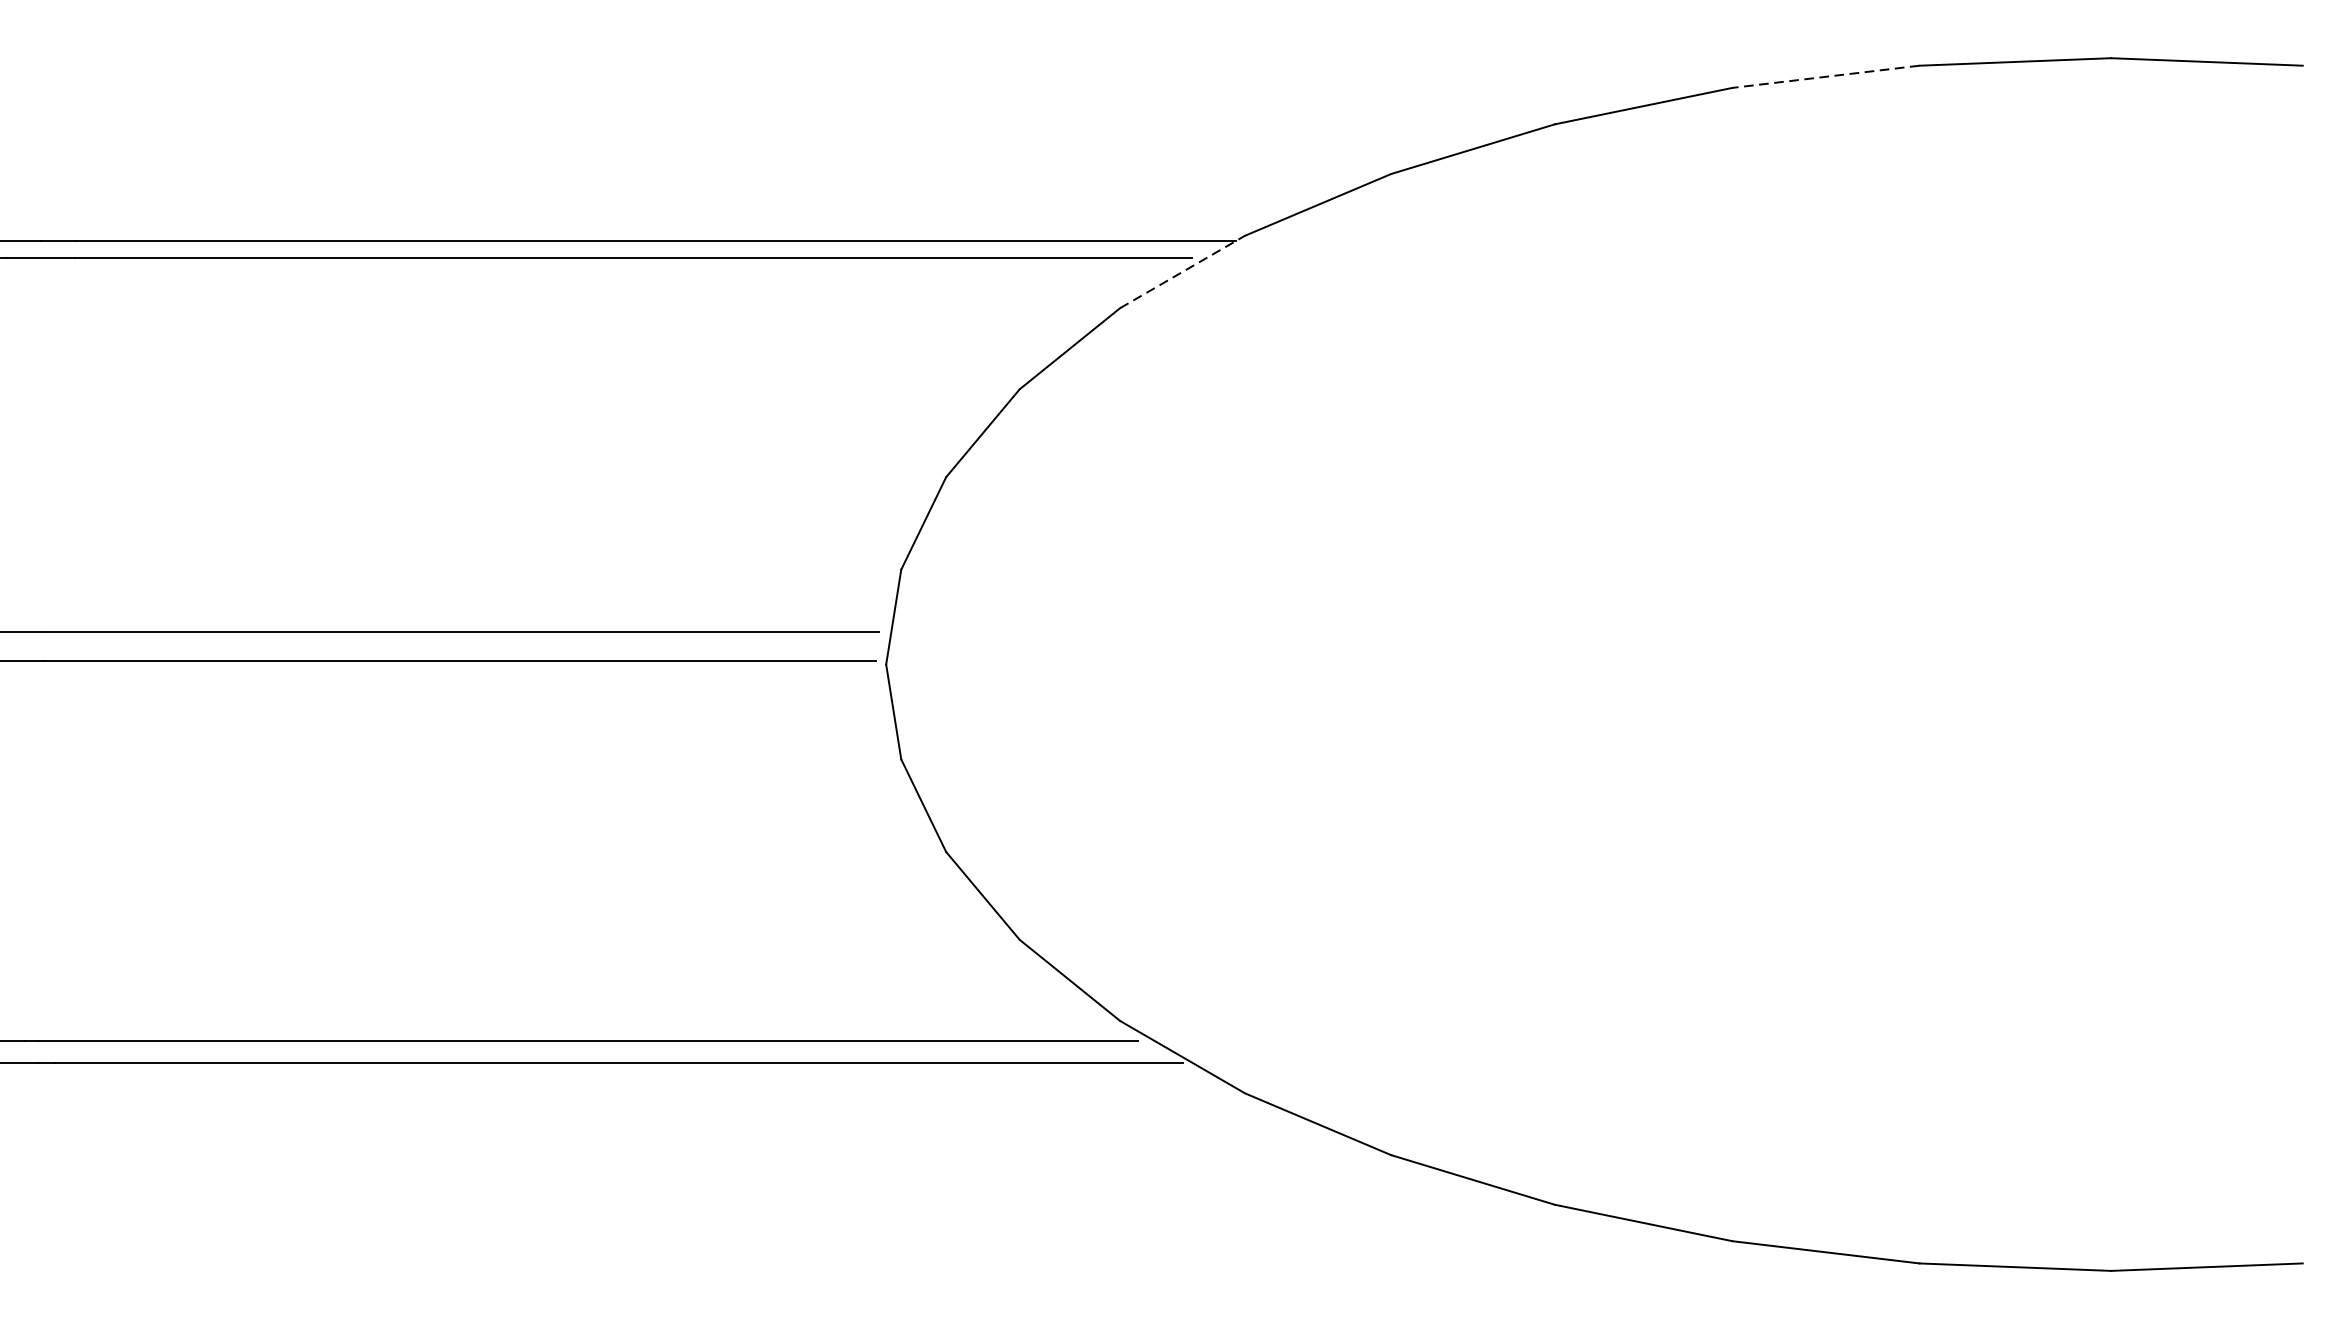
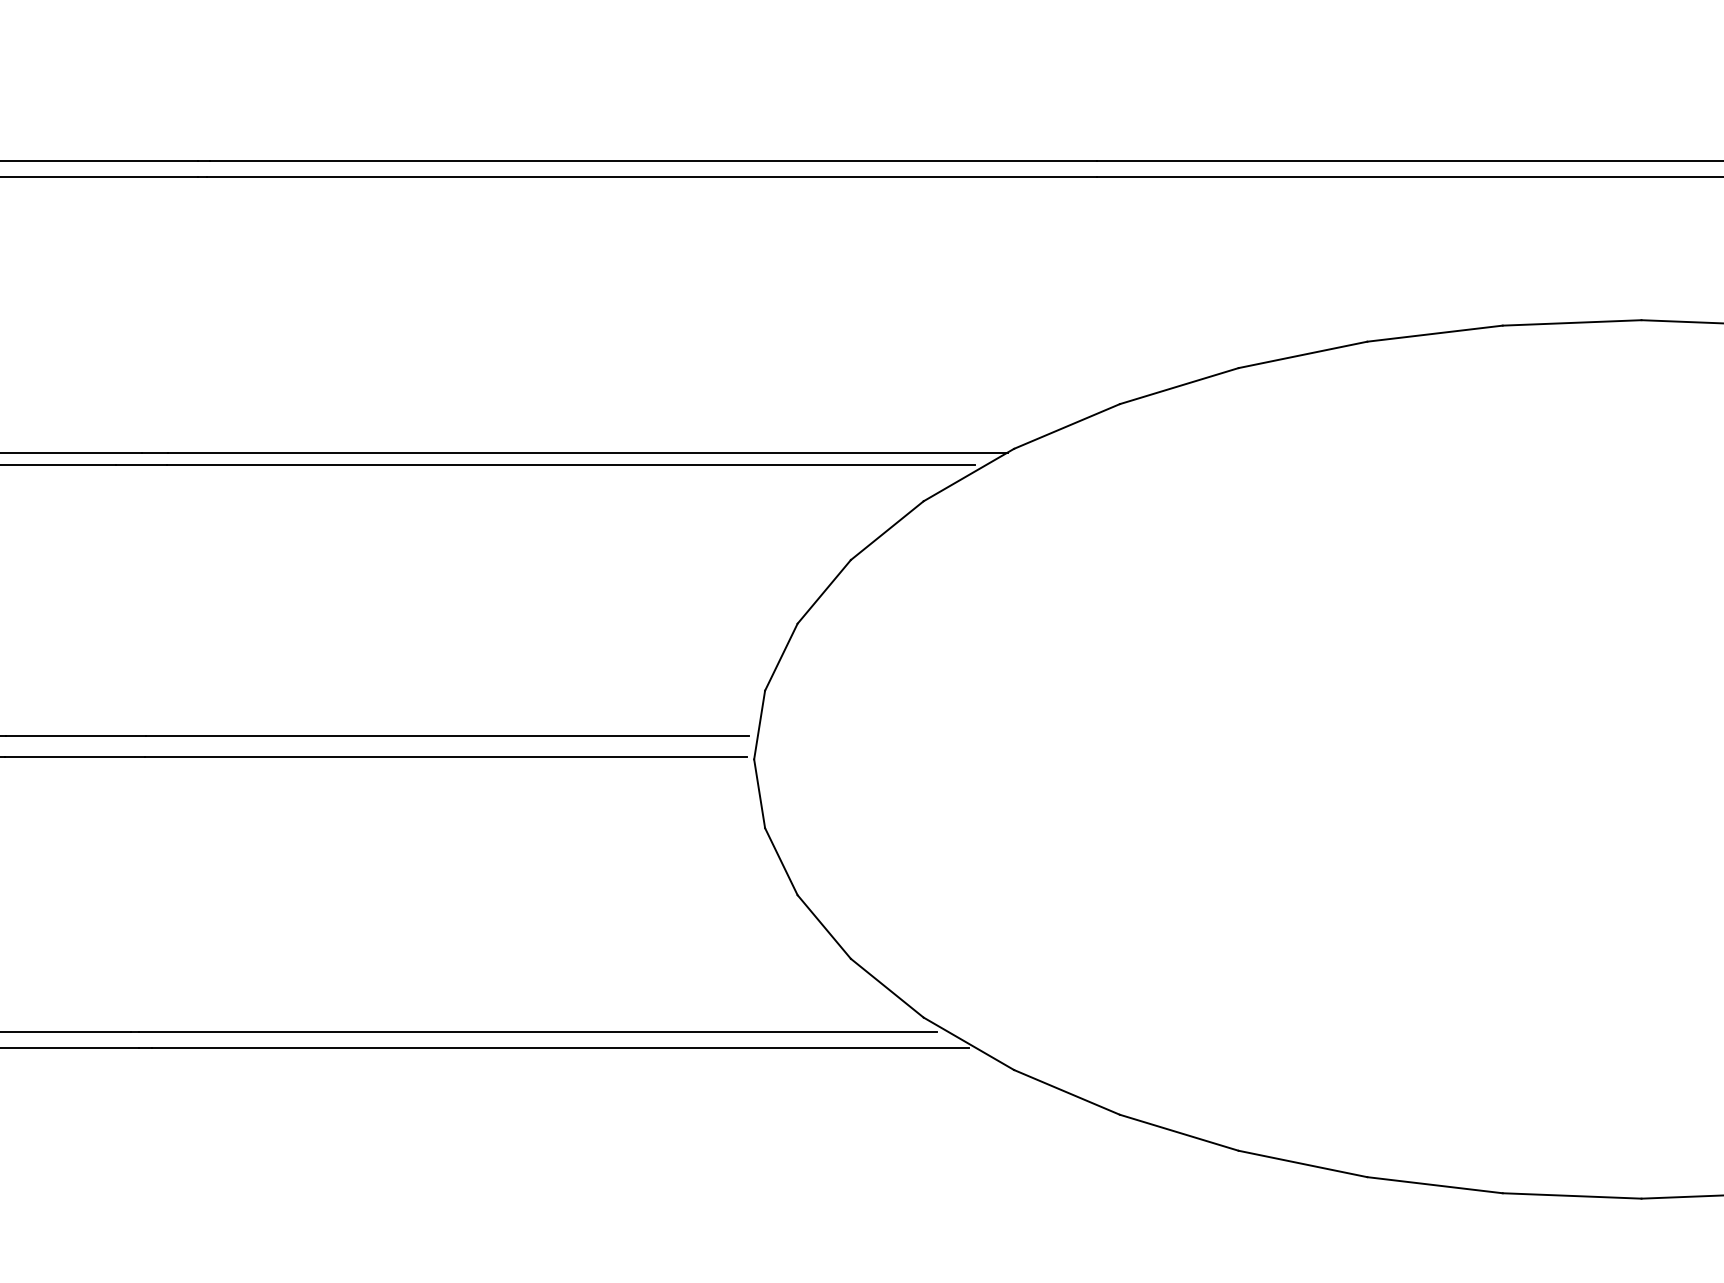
line: (1825, 76) -> (1434, 333), dashed -> solid
line: (1183, 271) -> (969, 474), dashed -> solid

